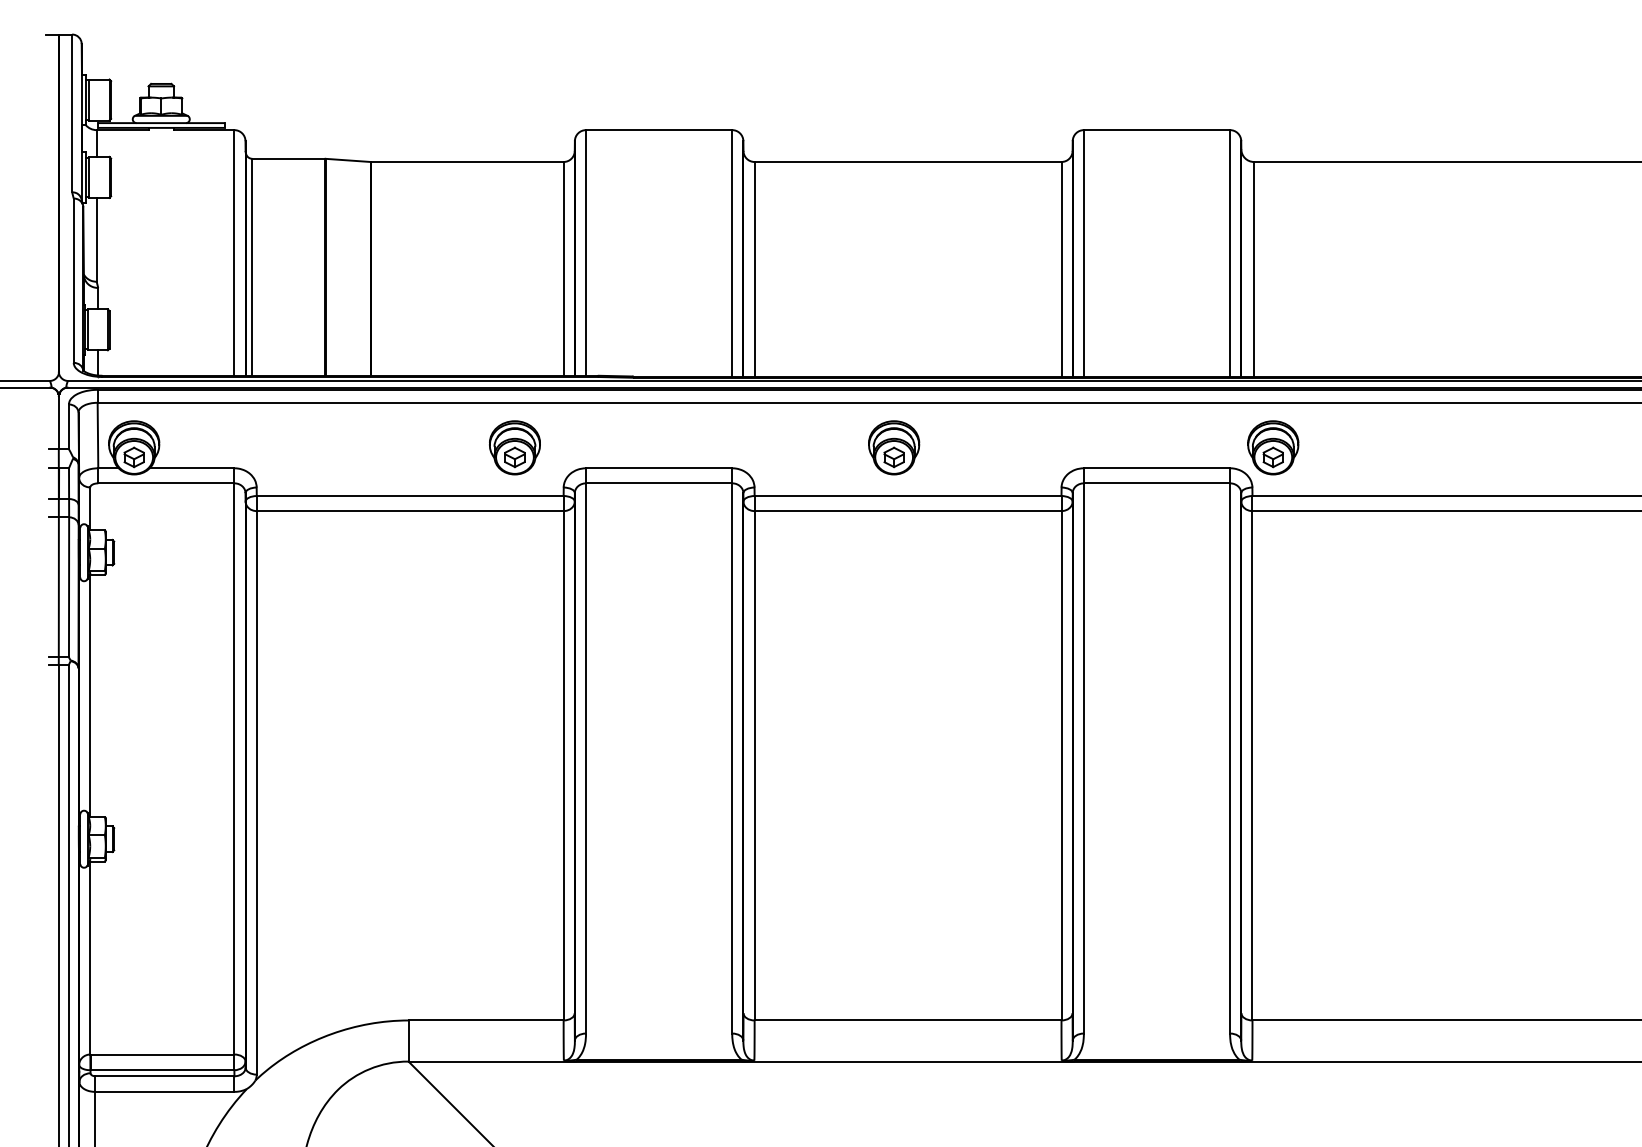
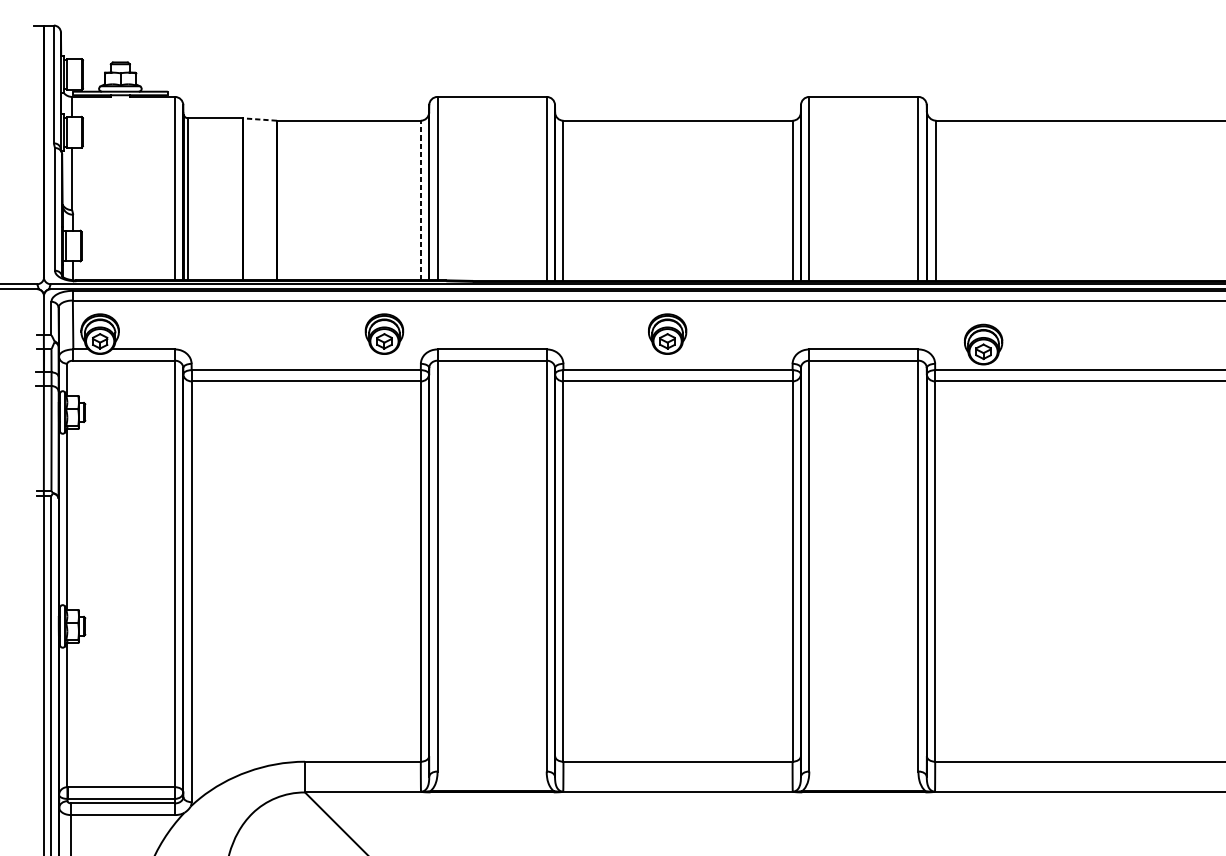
line: (348, 160) -> (260, 119), solid -> dashed
line: (563, 268) -> (420, 200), solid -> dashed
part: (1273, 447) -> (983, 344), moved

